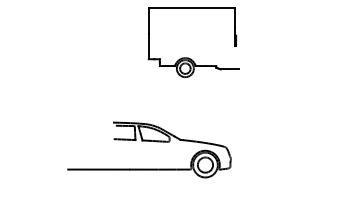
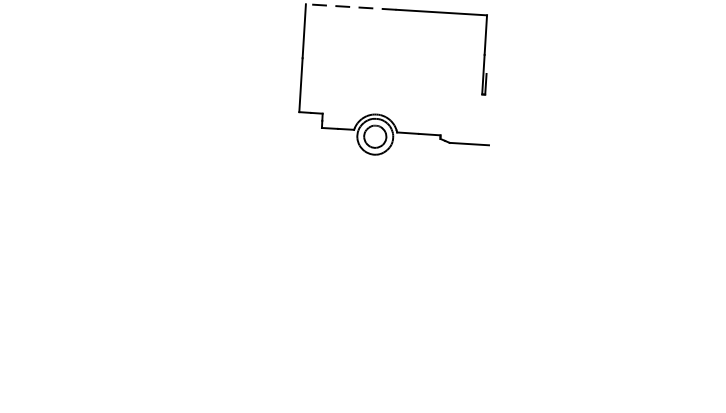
line: (169, 8) -> (349, 7), solid -> dashed
part: (149, 141) -> (290, 285), removed

